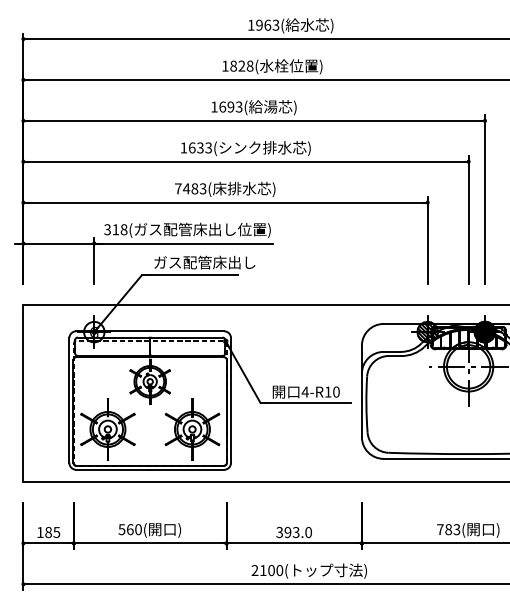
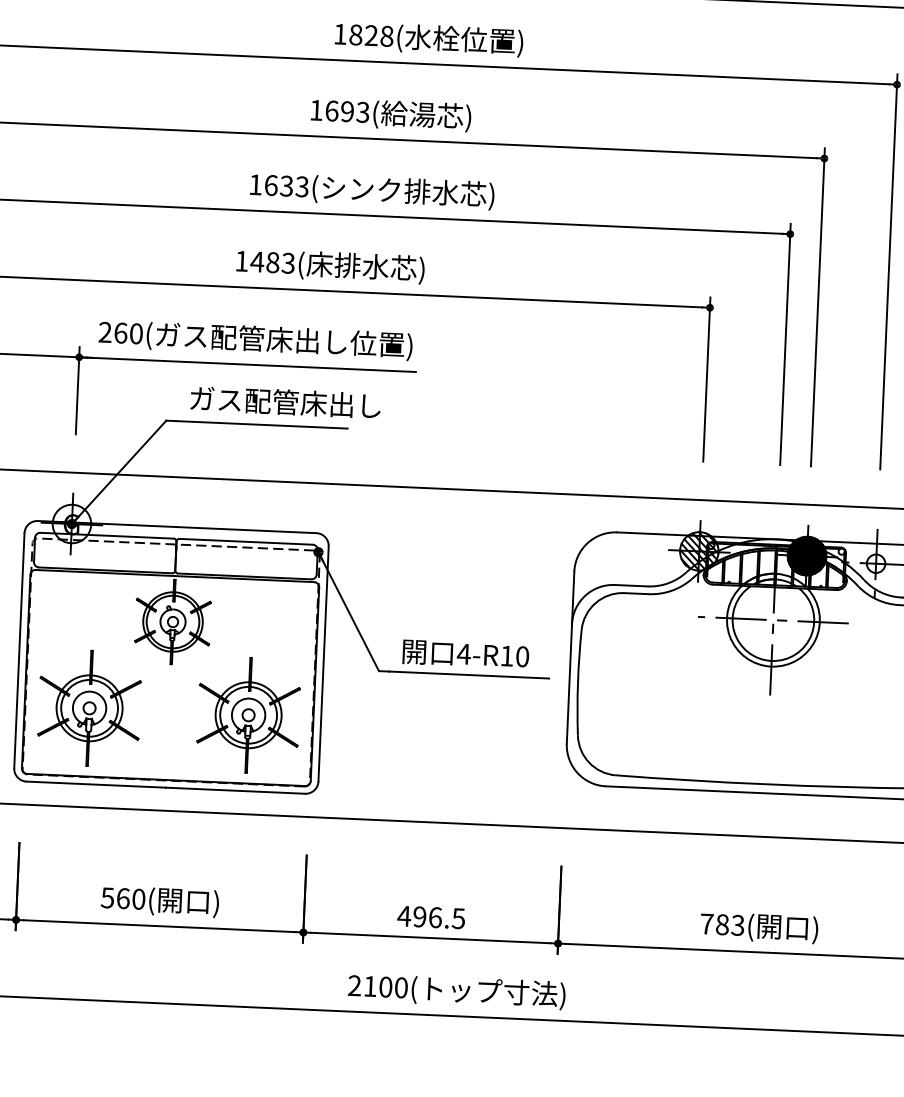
text: (178, 188) -> (242, 260), 7483( -> 1483(
text: (115, 229) -> (120, 332), 318 -> 260
text: (293, 532) -> (430, 917), 393.0 -> 496.5

